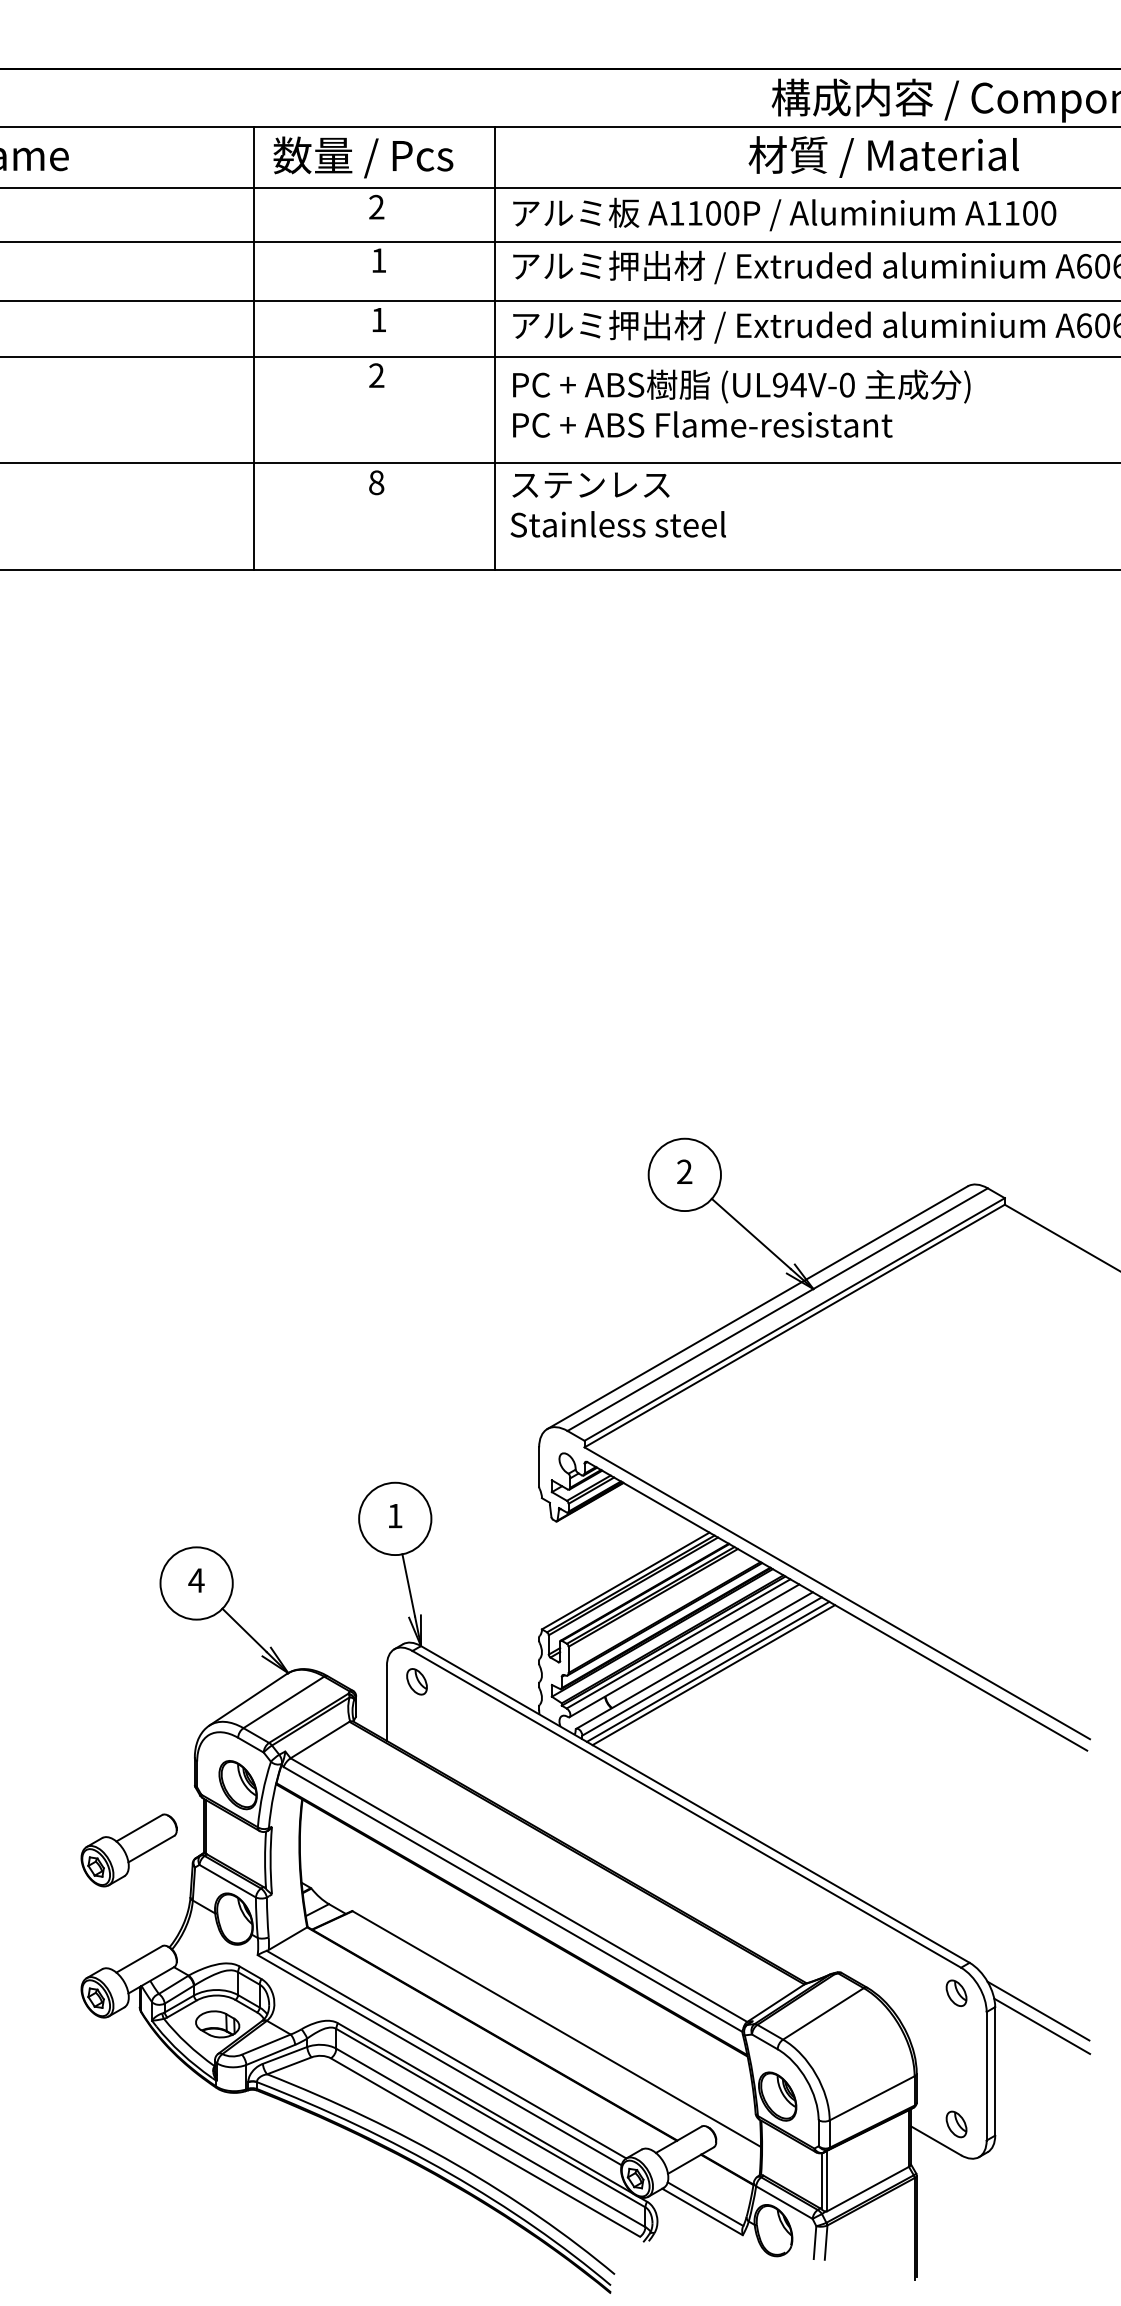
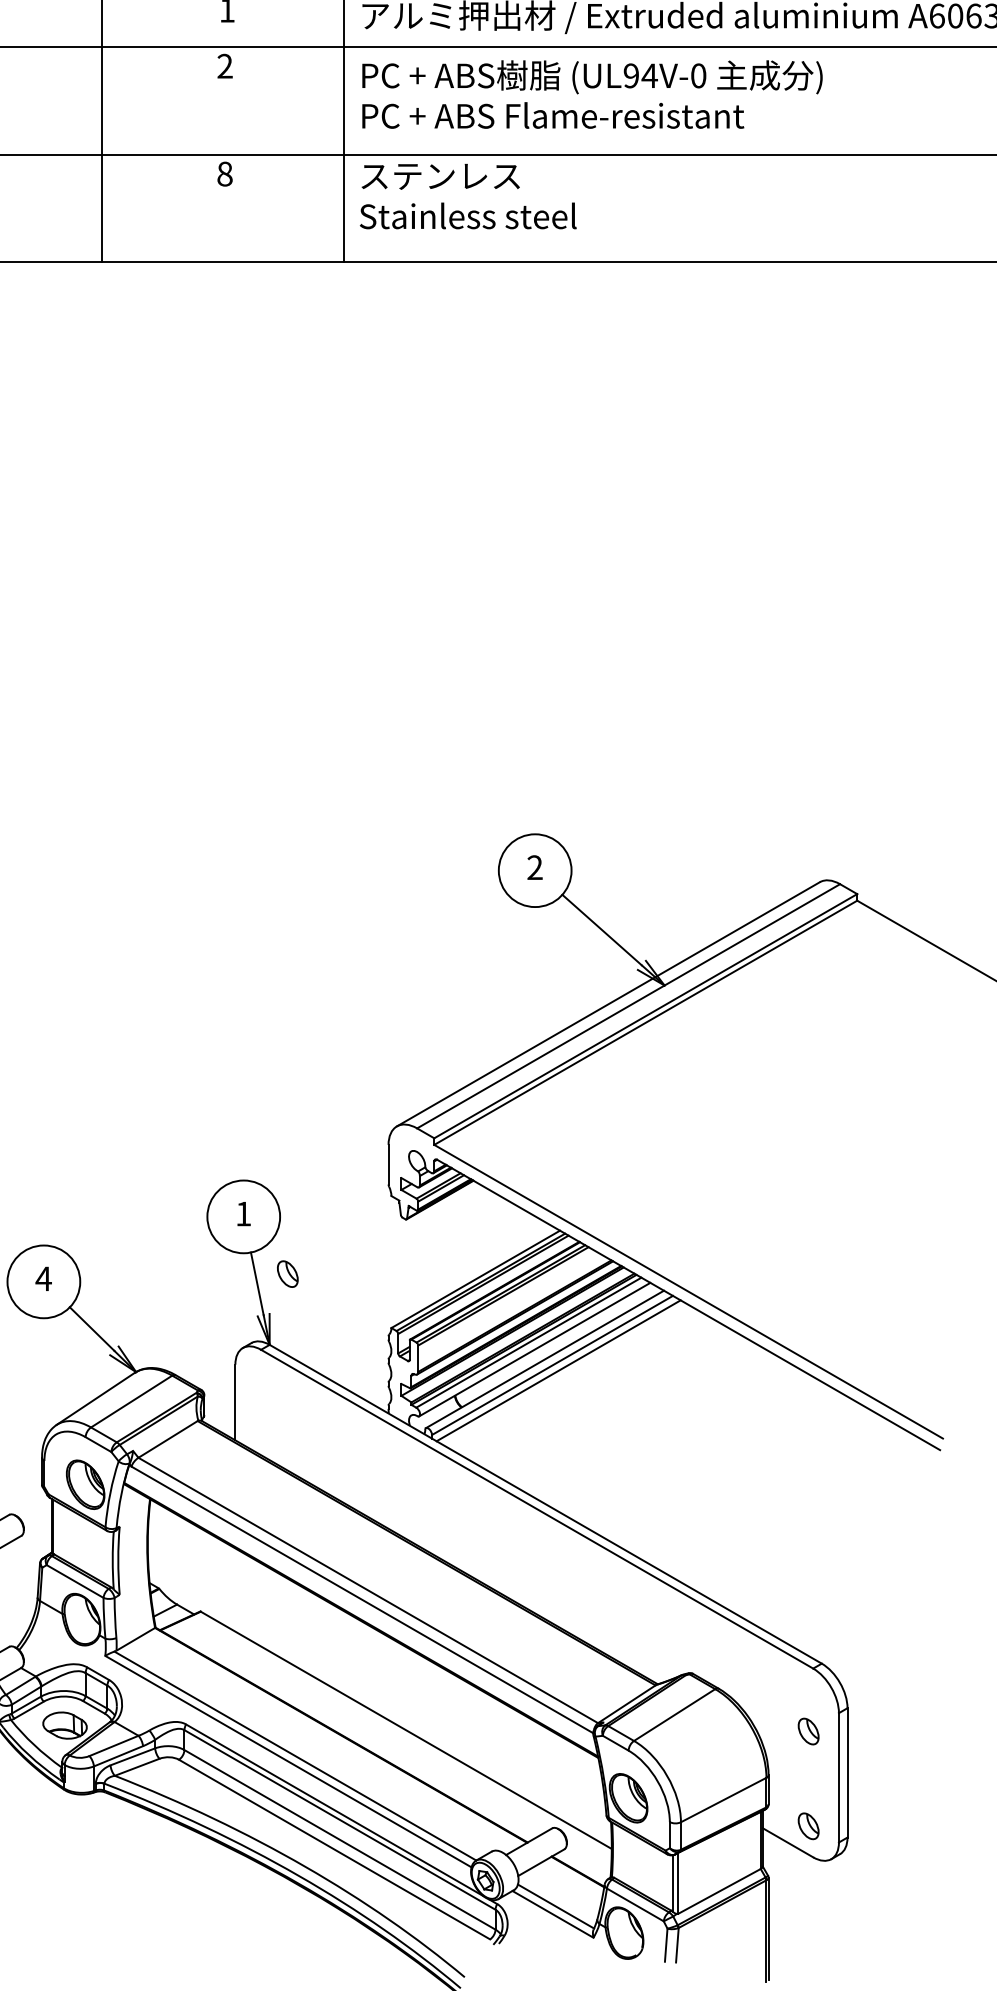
line: (713, 1675) -> (564, 1374), removed
part: (416, 1681) -> (287, 1273), moved
part: (956, 1992) -> (808, 1730), moved
line: (1038, 2010) -> (891, 1711), removed
line: (1042, 2025) -> (895, 1726), removed

